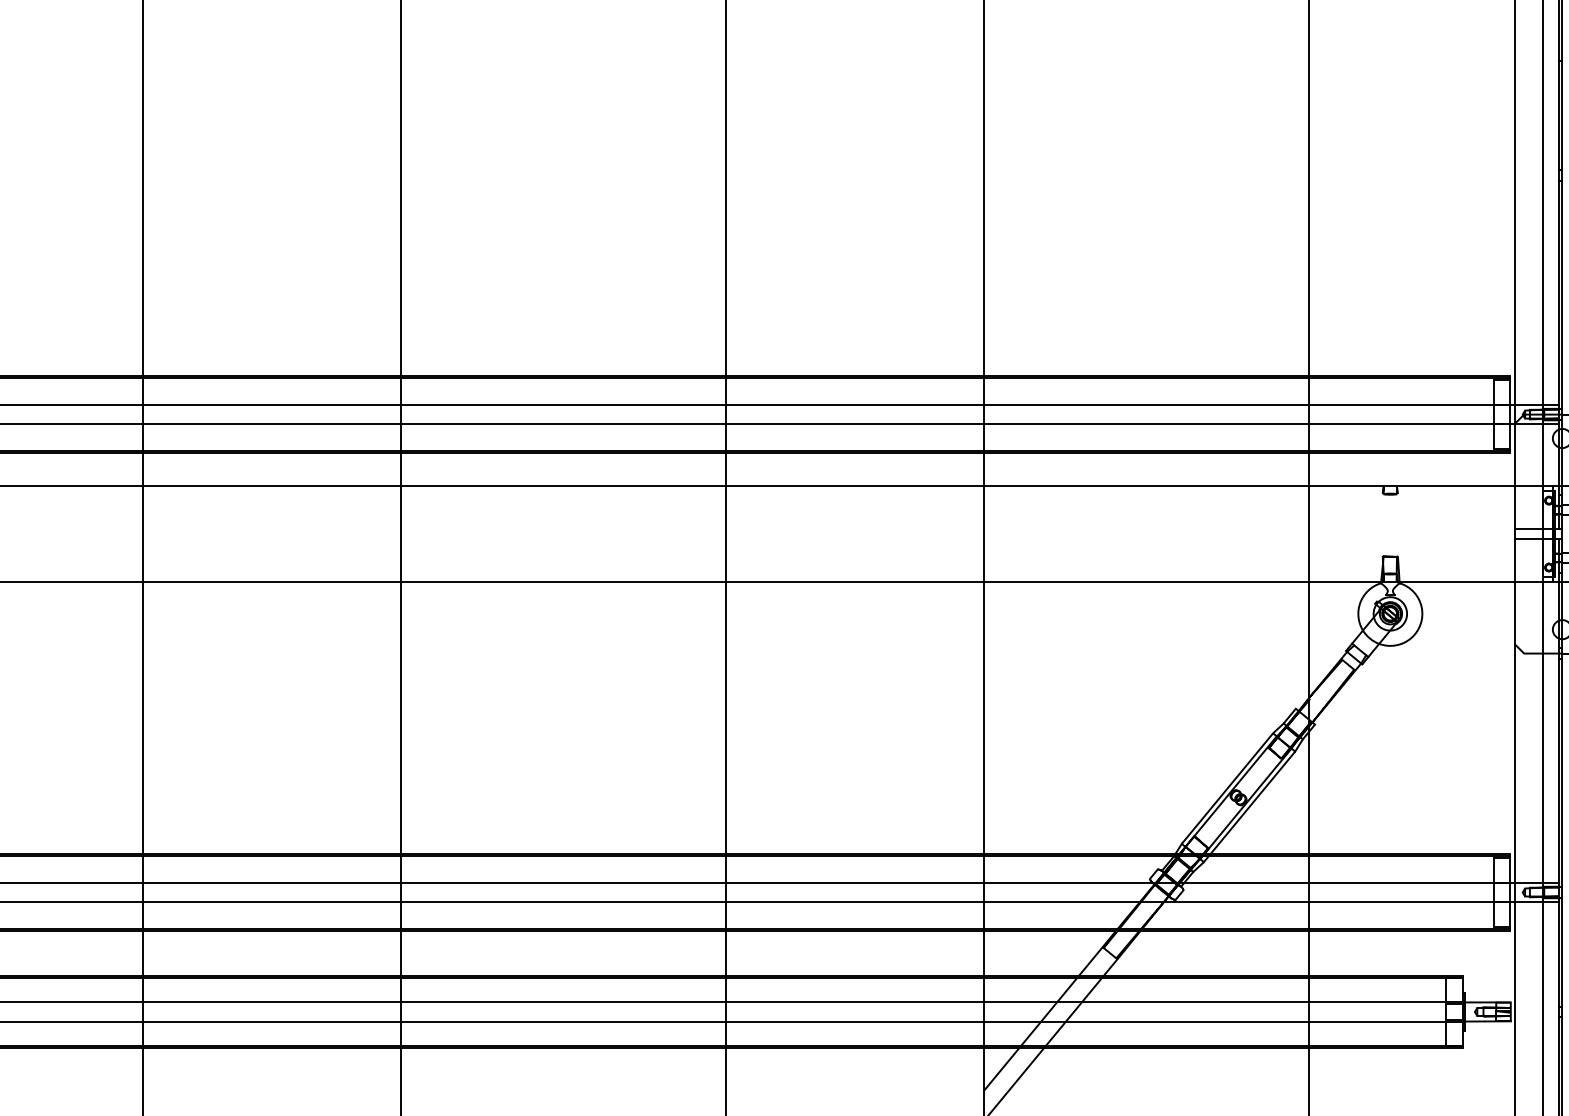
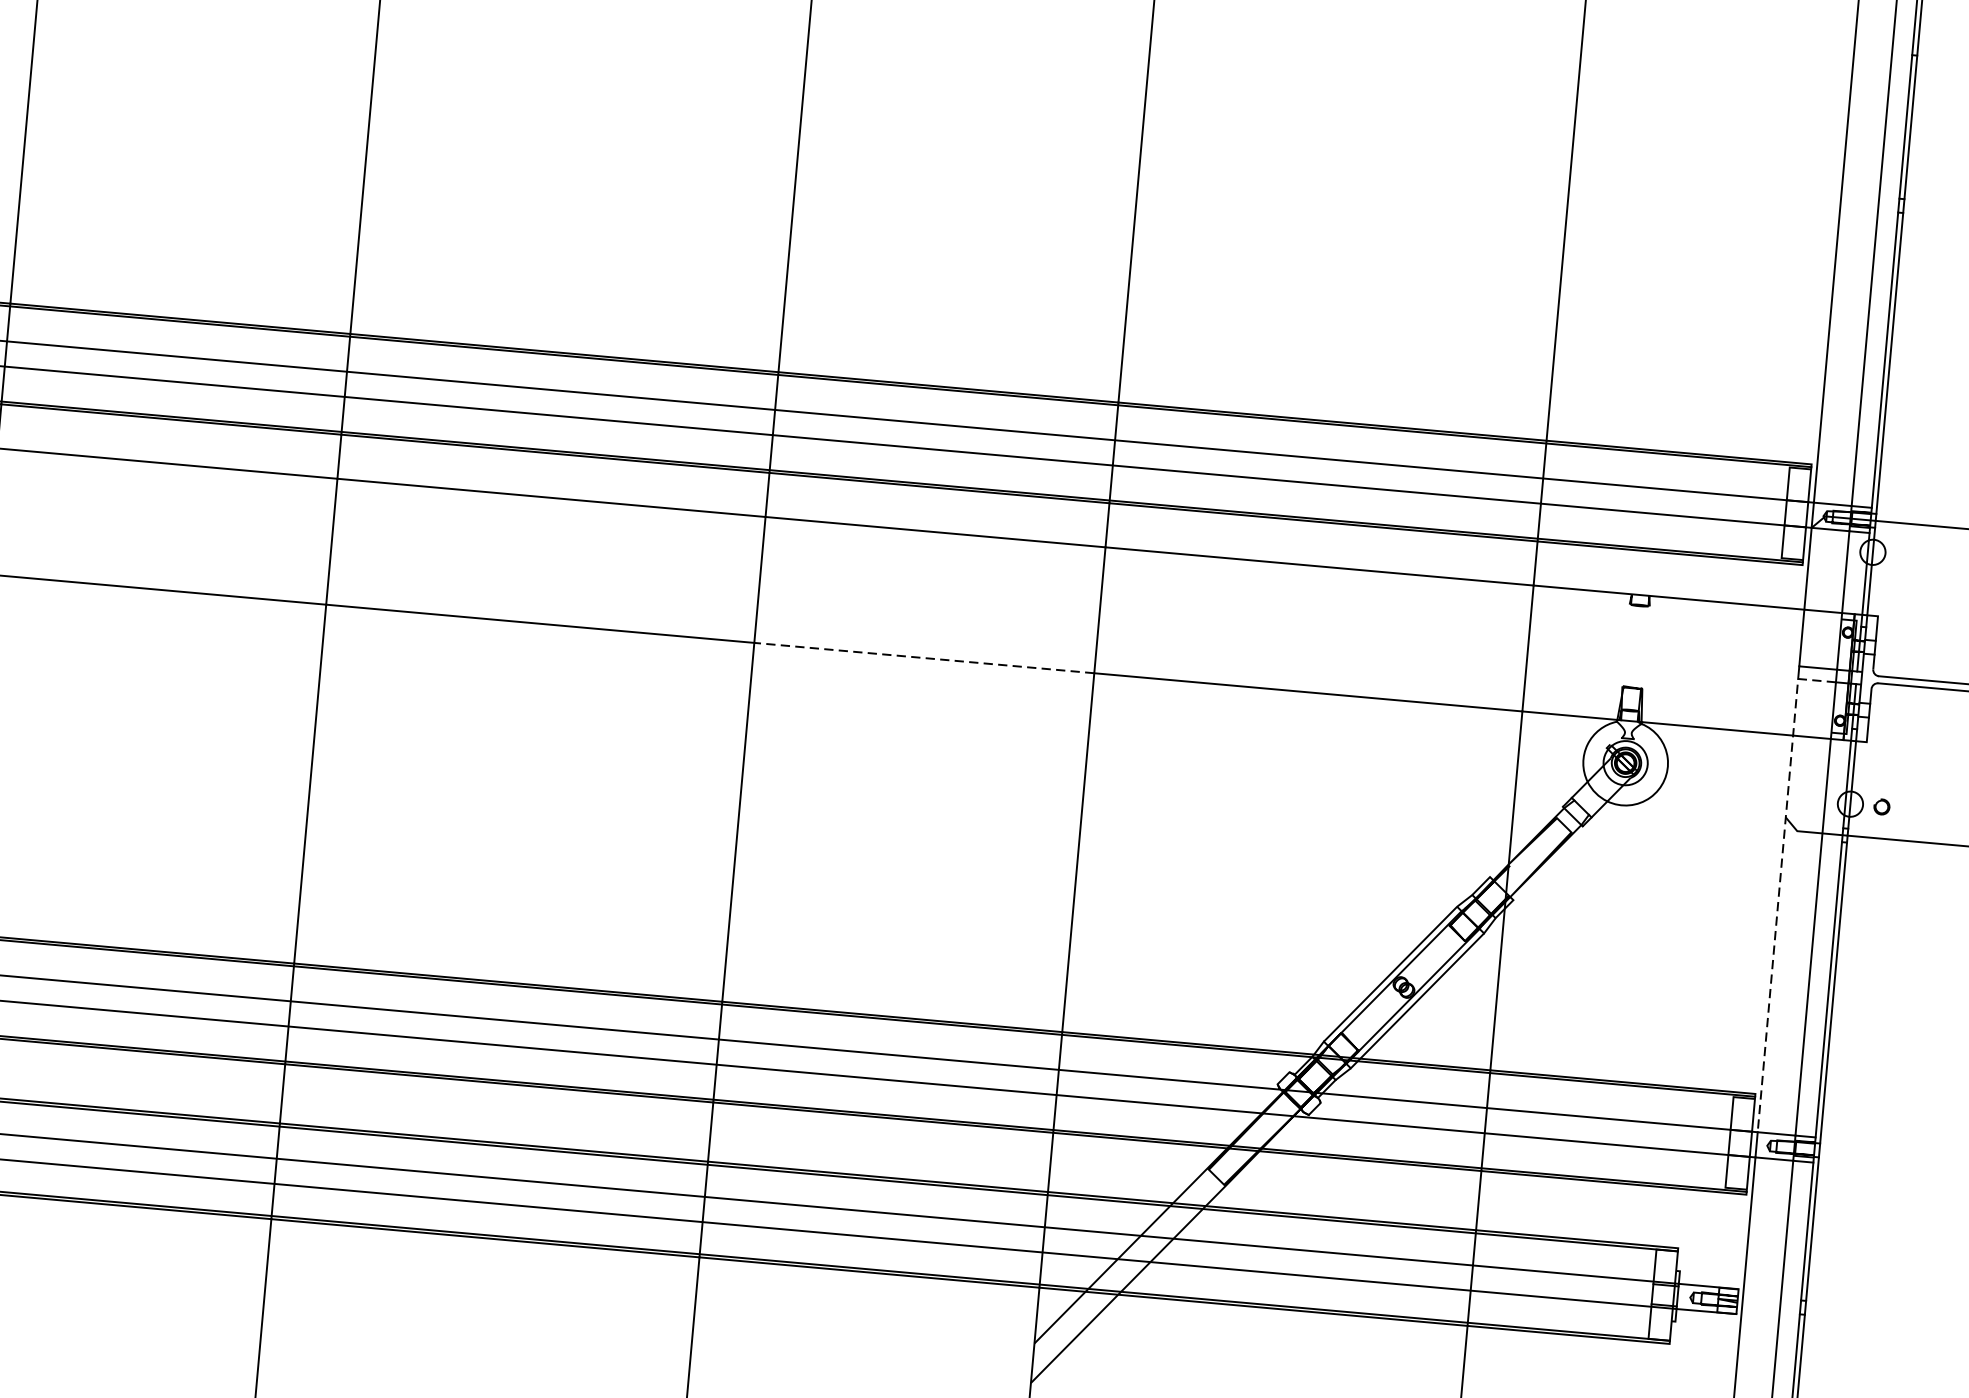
line: (854, 581) -> (923, 657), solid -> dashed
line: (1514, 696) -> (1779, 886), solid -> dashed

